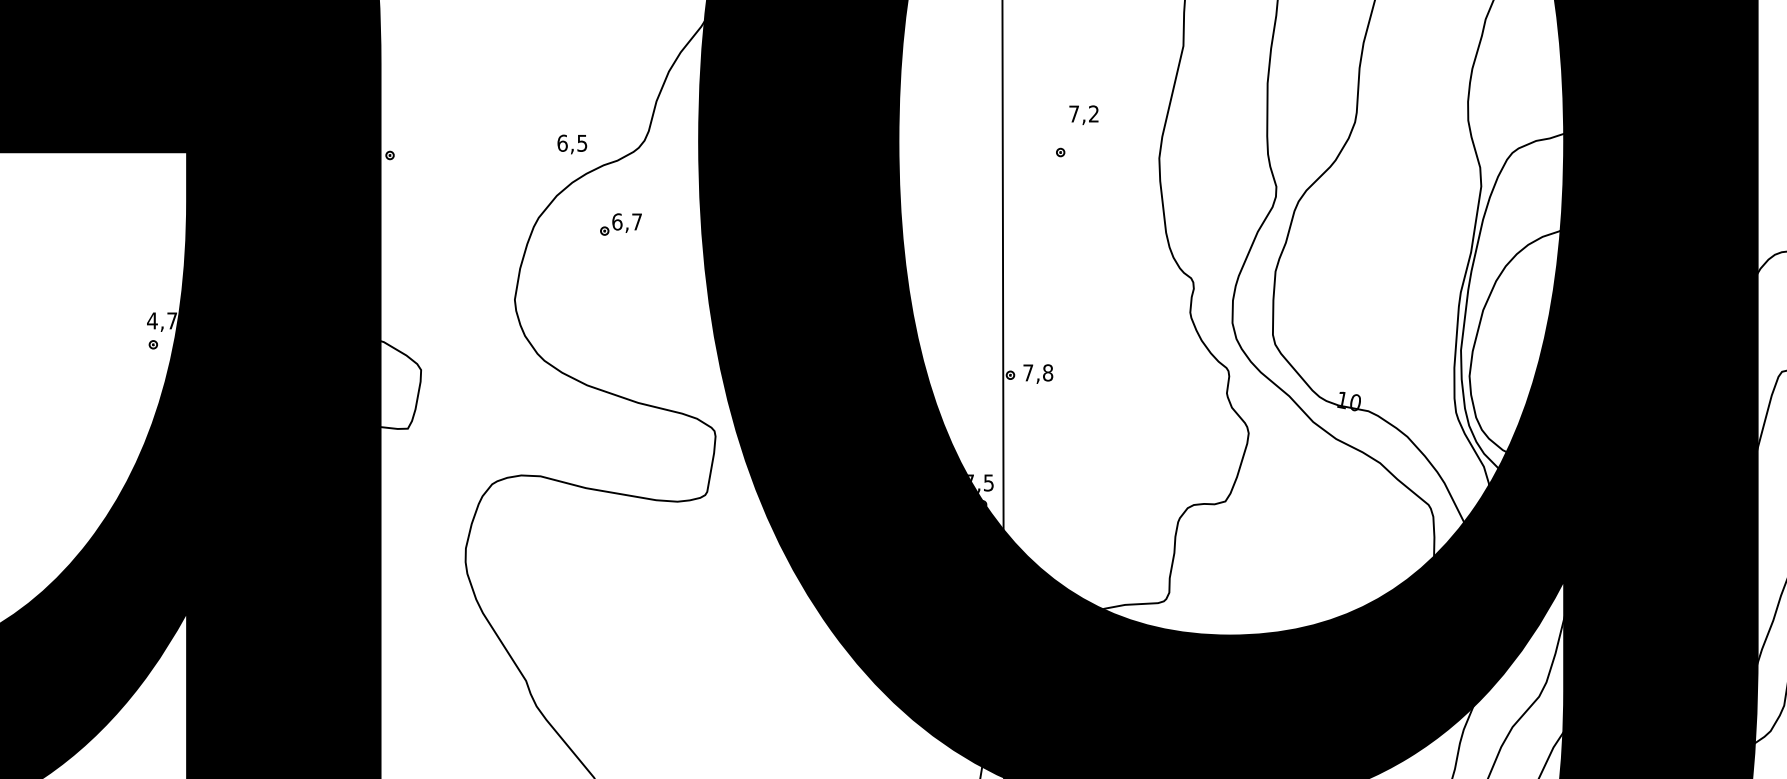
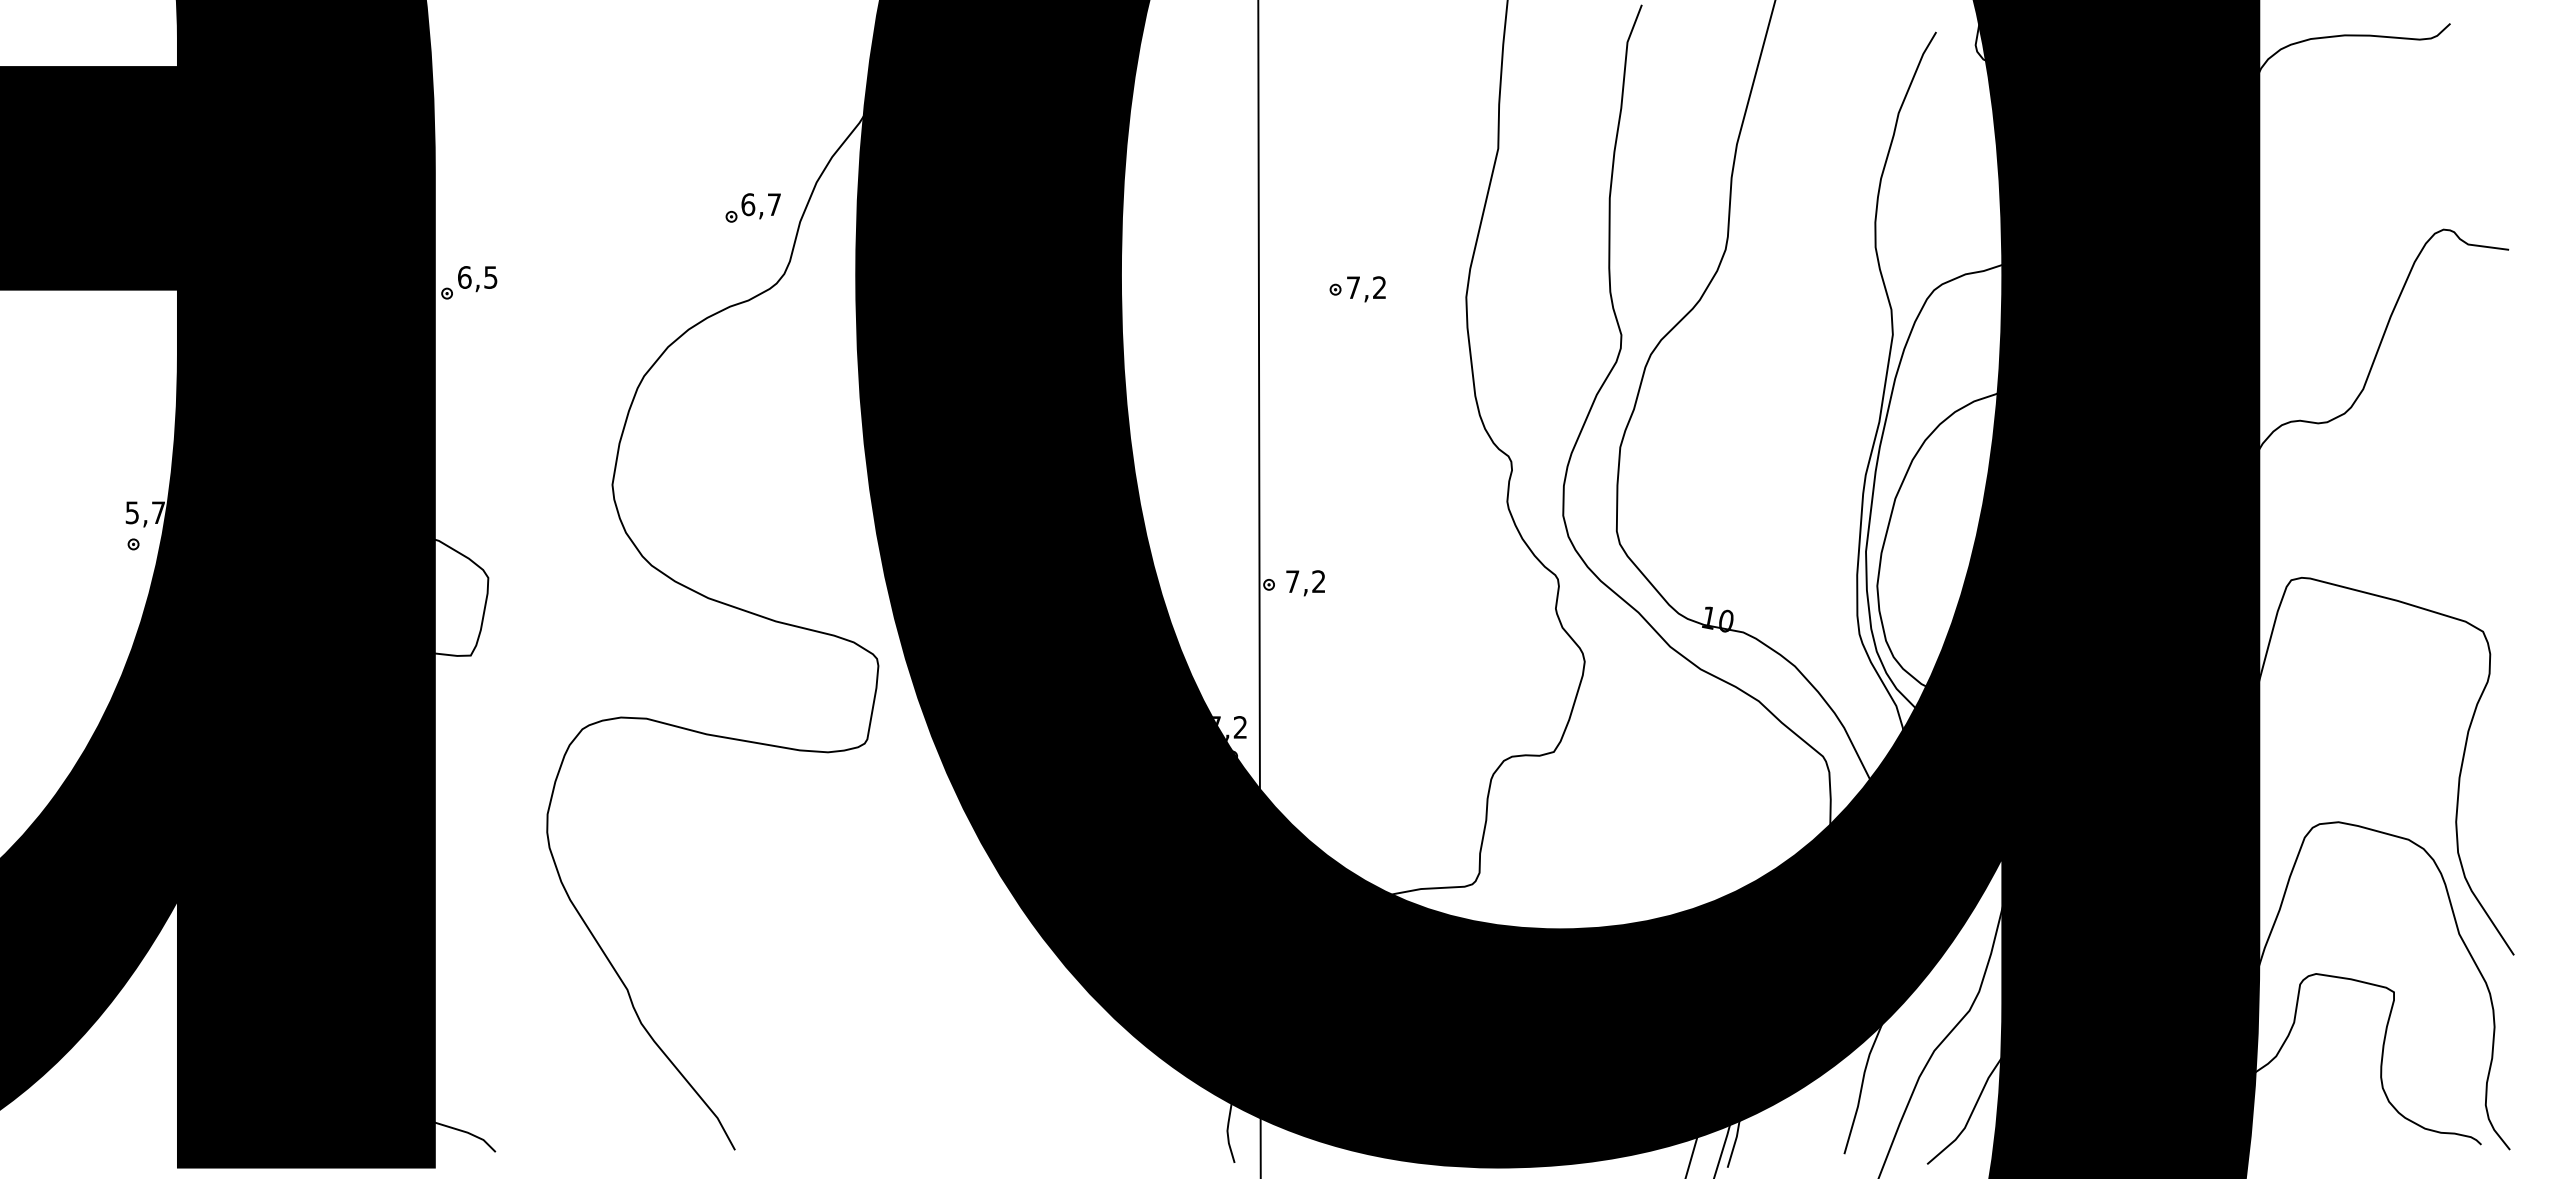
text: (1083, 115) -> (1366, 289), moved
text: (572, 144) -> (477, 279), moved
part: (620, 224) -> (752, 207), moved
text: (152, 320) -> (132, 512), 4,7 -> 5,7
text: (1047, 372) -> (1318, 581), 7,8 -> 7,2
text: (988, 482) -> (1239, 727), 7,5 -> 7,2

